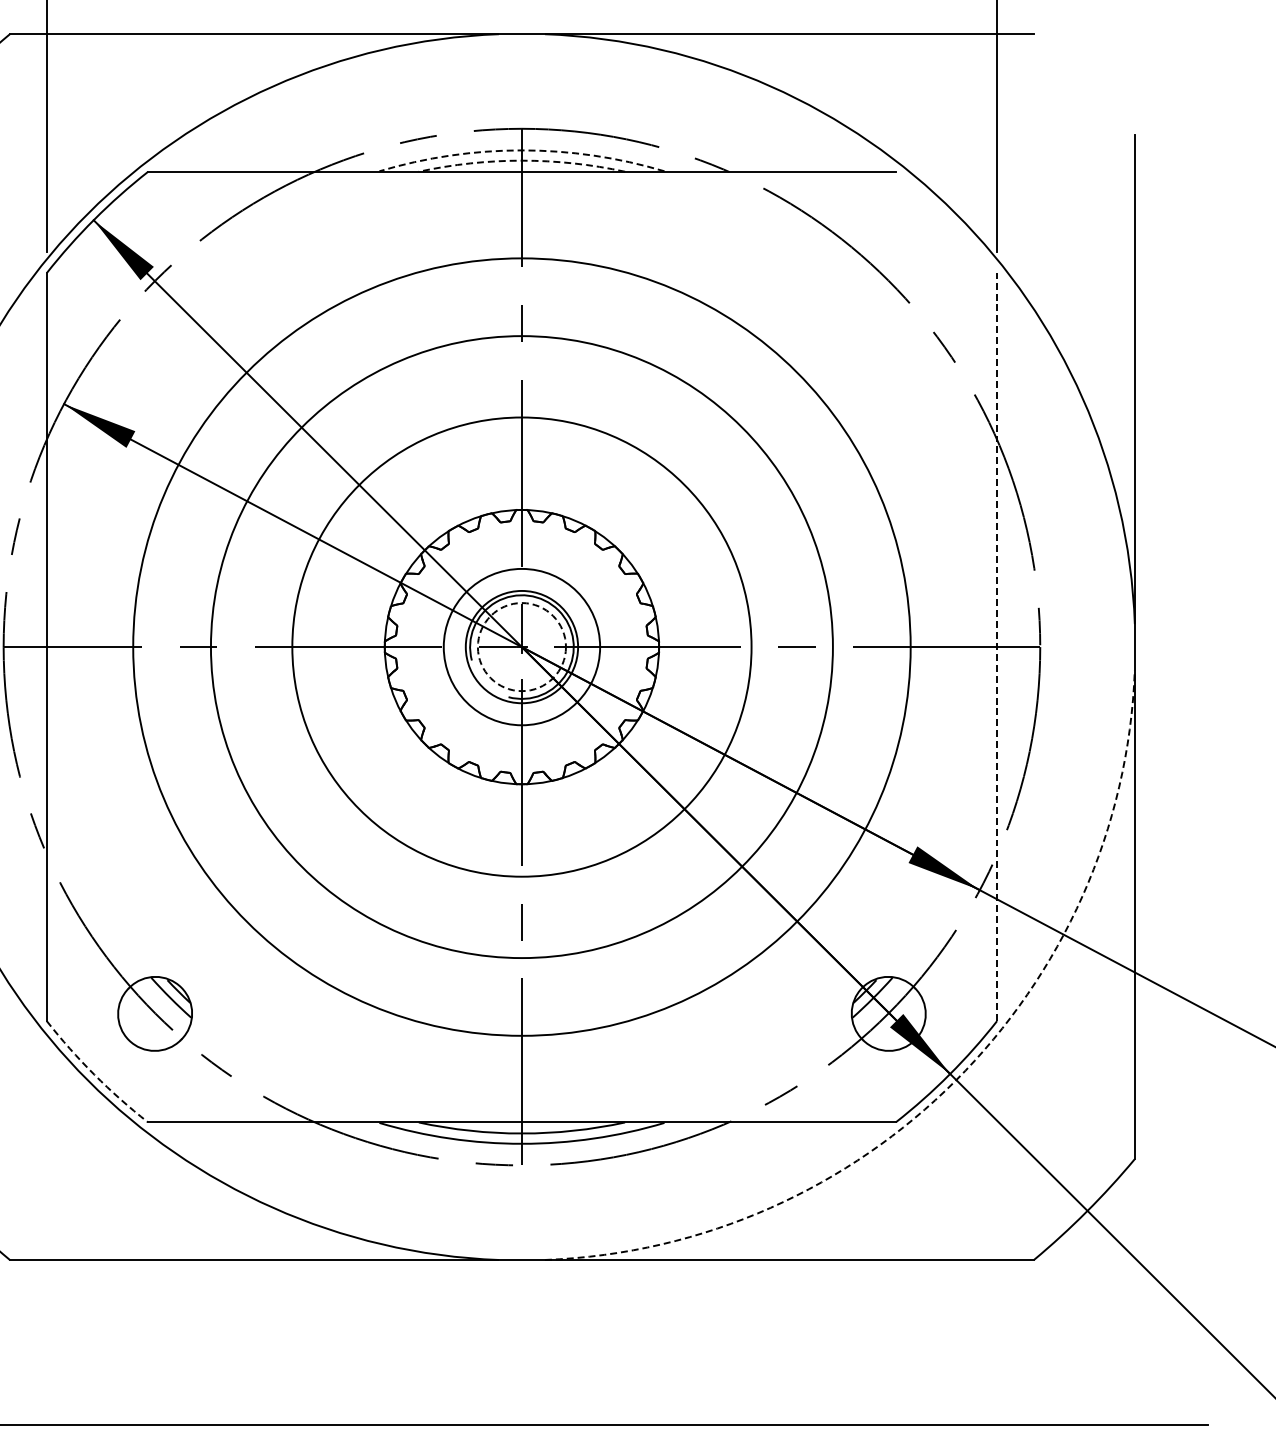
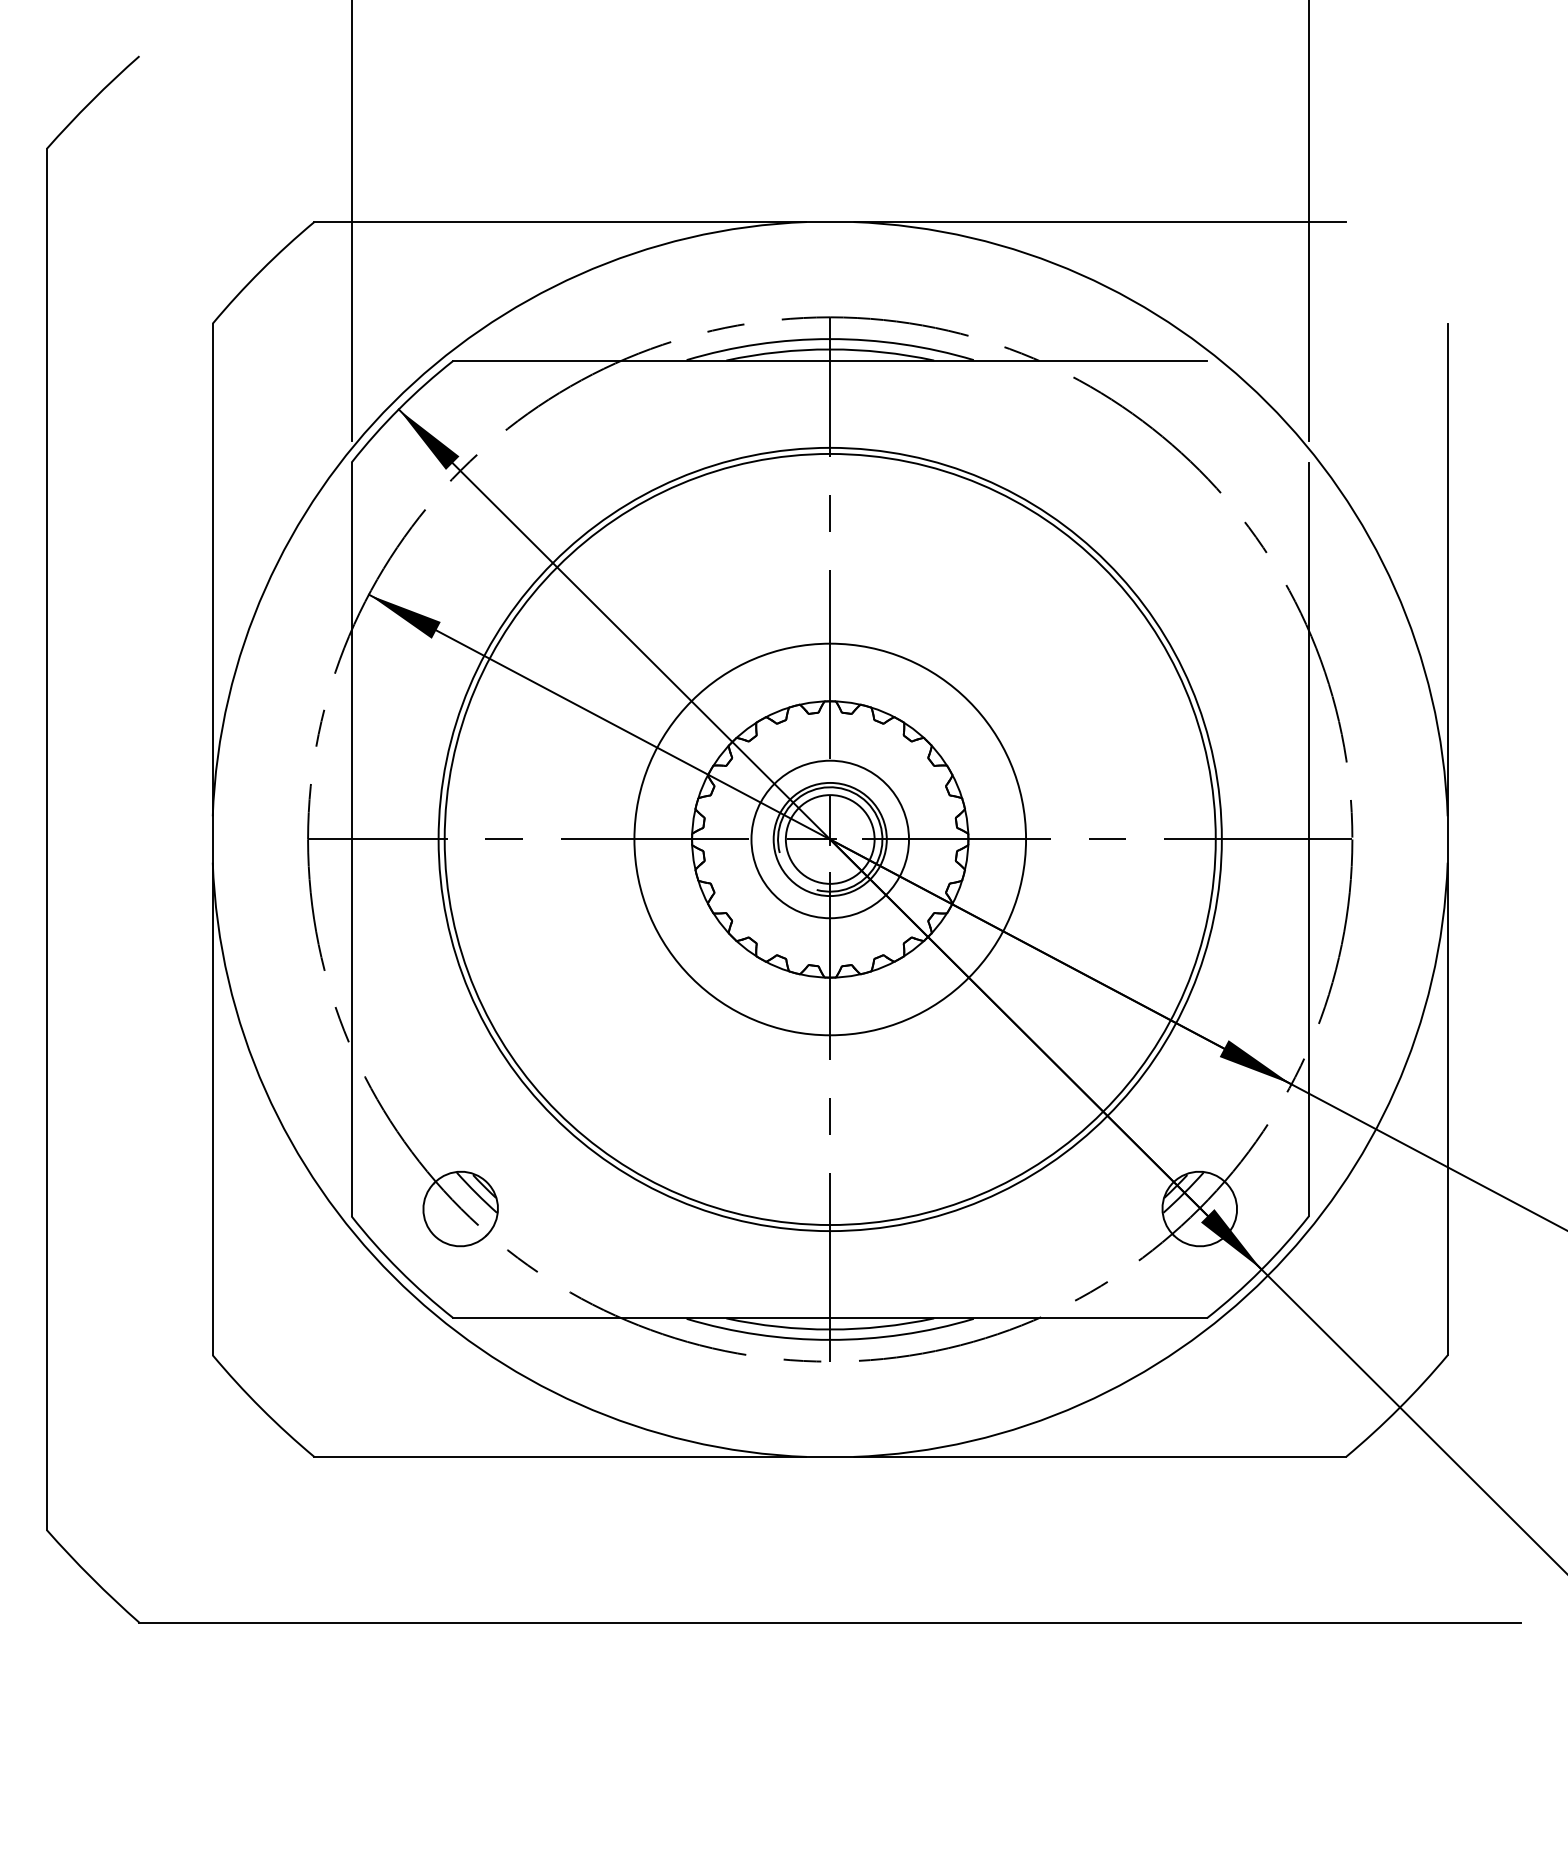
arc: (522, 150) -> (830, 339), dashed -> solid
arc: (522, 160) -> (830, 349), dashed -> solid
circle: (521, 647) -> (829, 839), dashed -> solid
circle: (521, 647) -> (829, 839), size x1.67
circle: (522, 647) -> (830, 839), size x0.62
line: (996, 647) -> (1308, 839), dashed -> solid
arc: (94, 1074) -> (399, 1270), dashed -> solid
arc: (955, 1080) -> (1267, 1276), dashed -> solid

